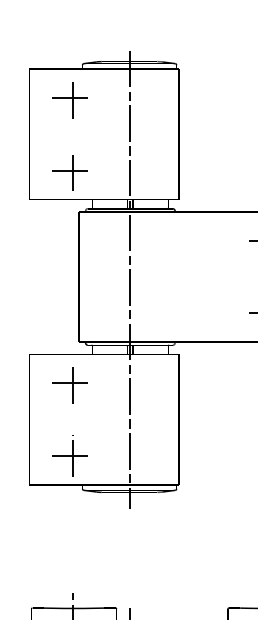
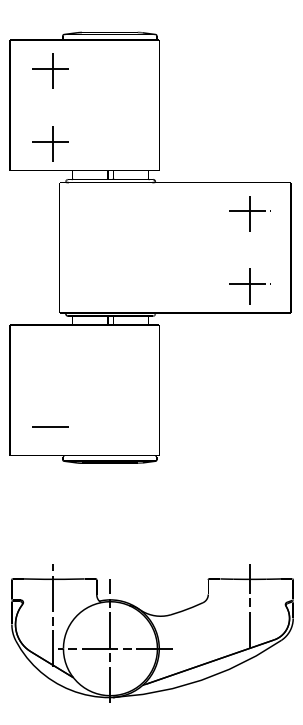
line: (130, 279) -> (110, 250), removed
part: (70, 385) -> (50, 356), removed
line: (72, 455) -> (52, 426), removed

